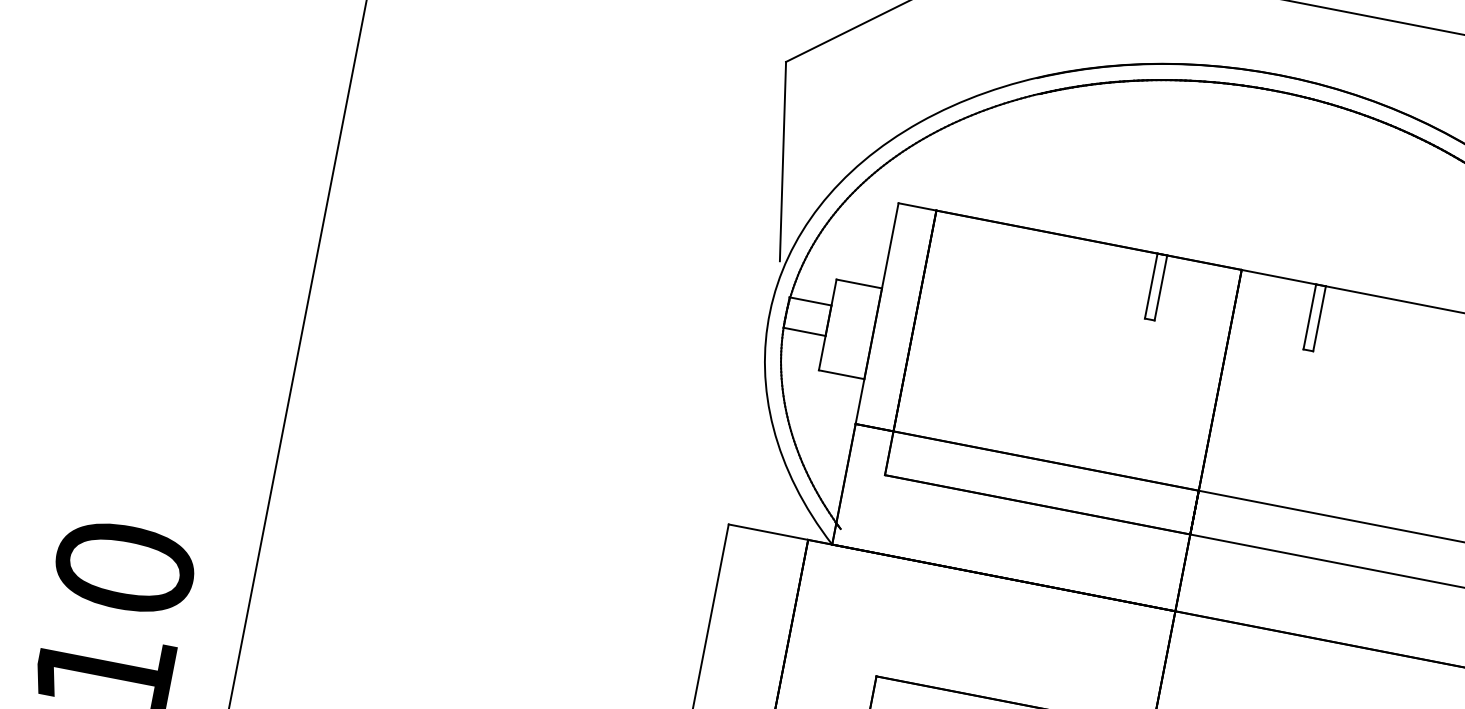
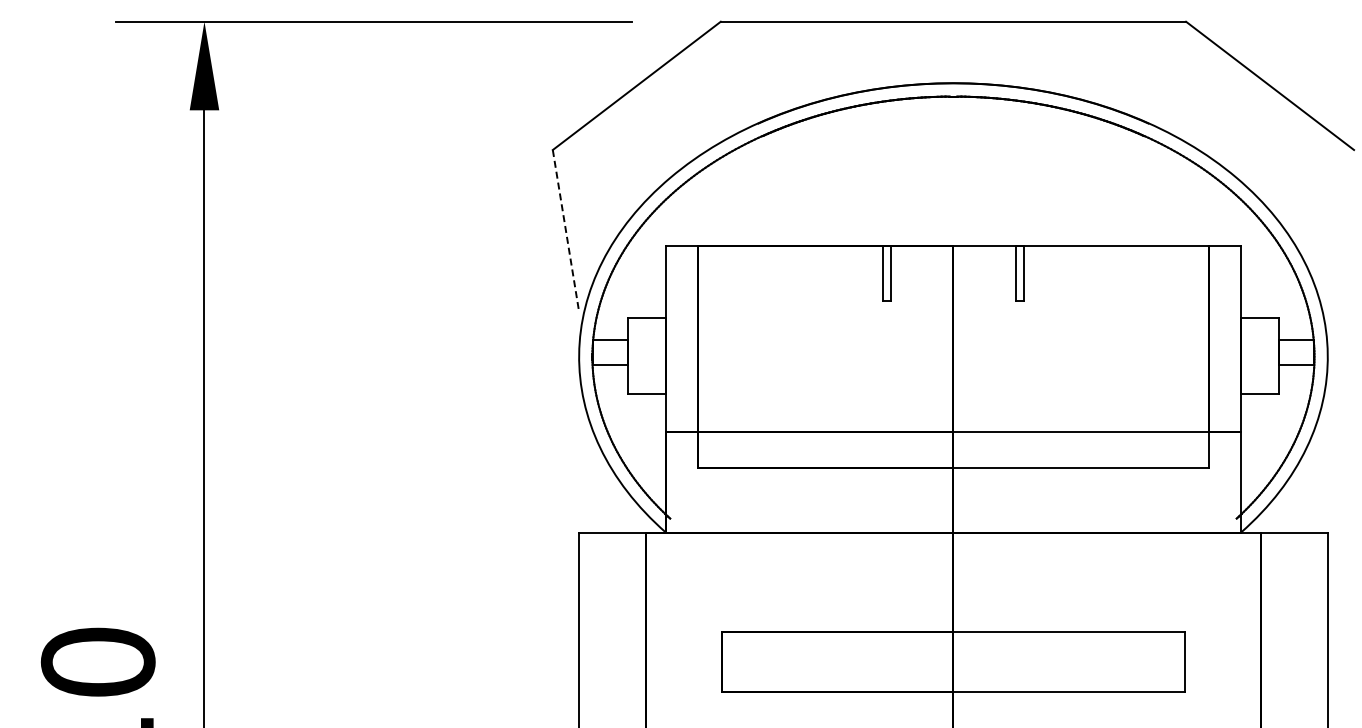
line: (783, 162) -> (566, 231), solid -> dashed

